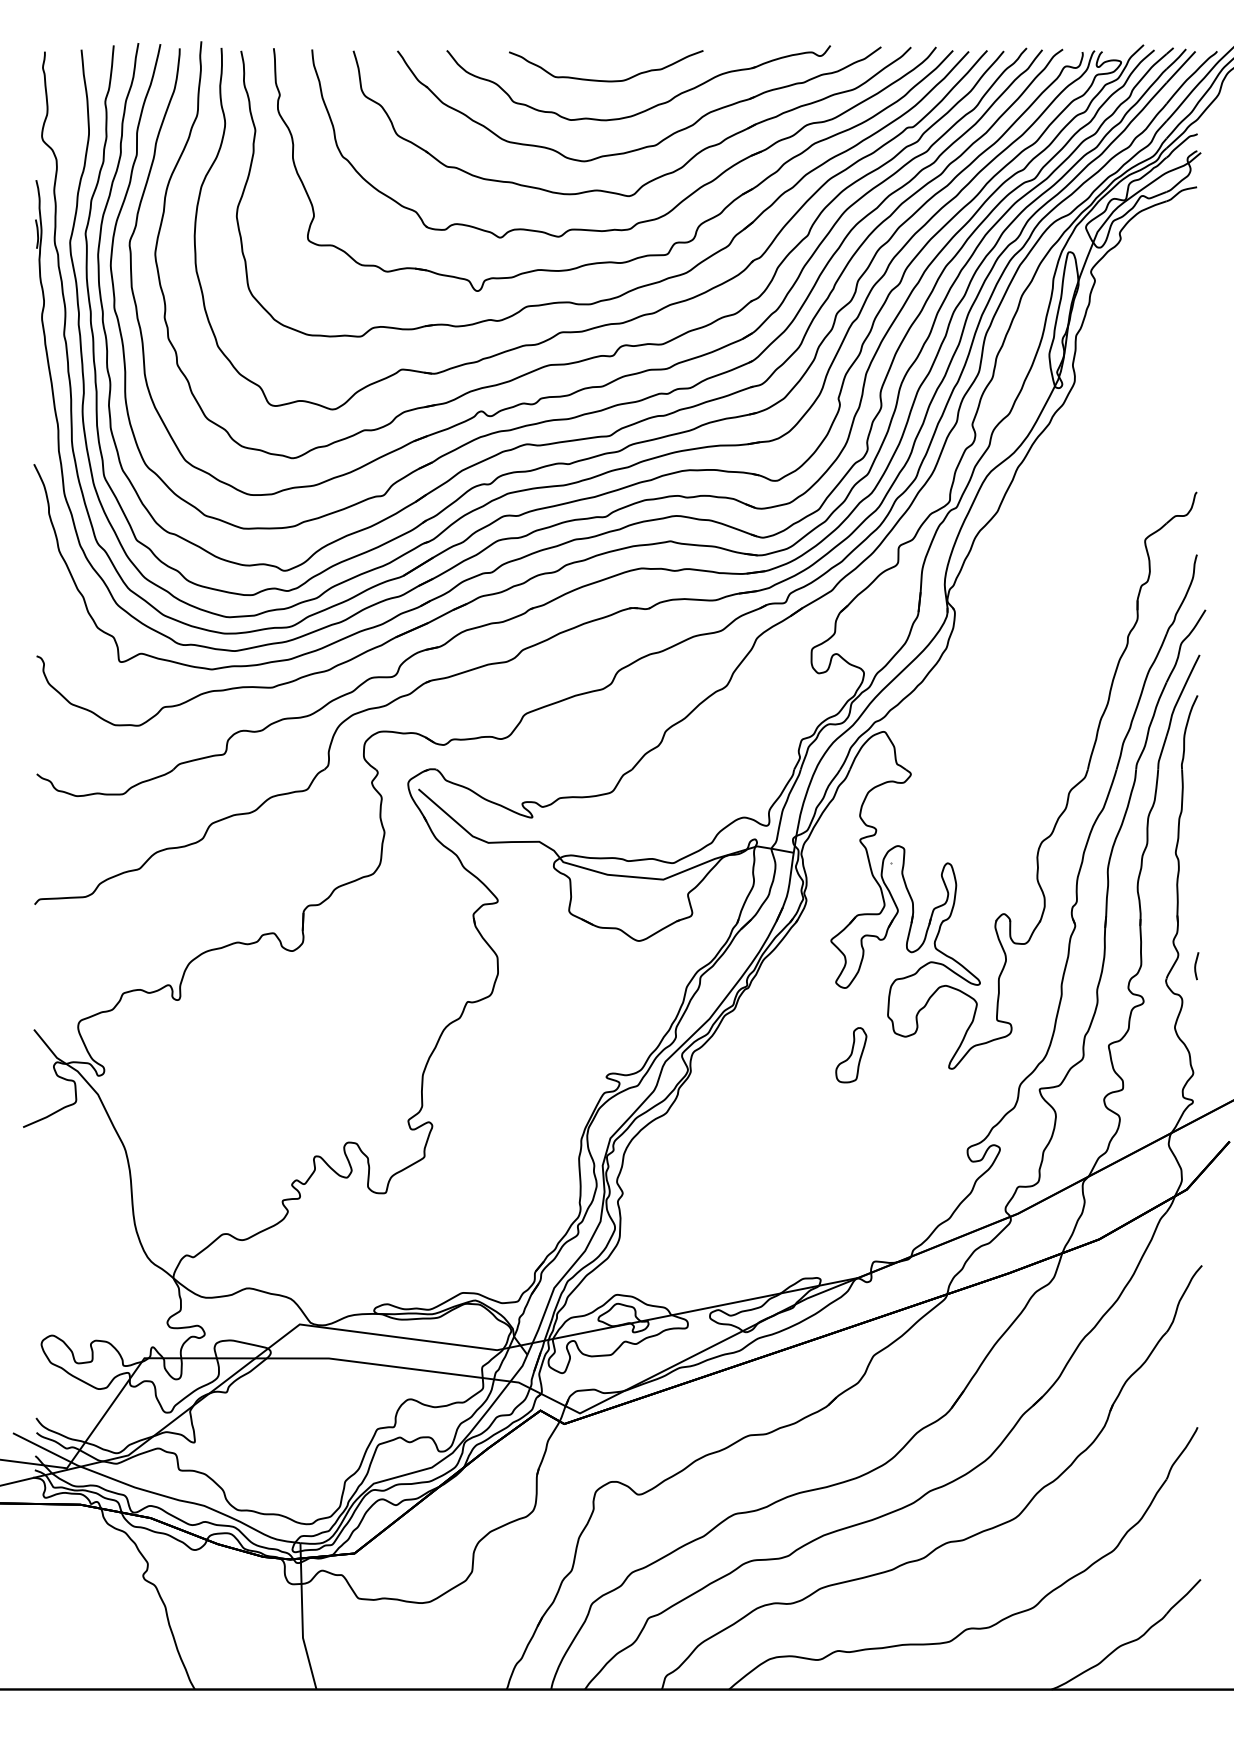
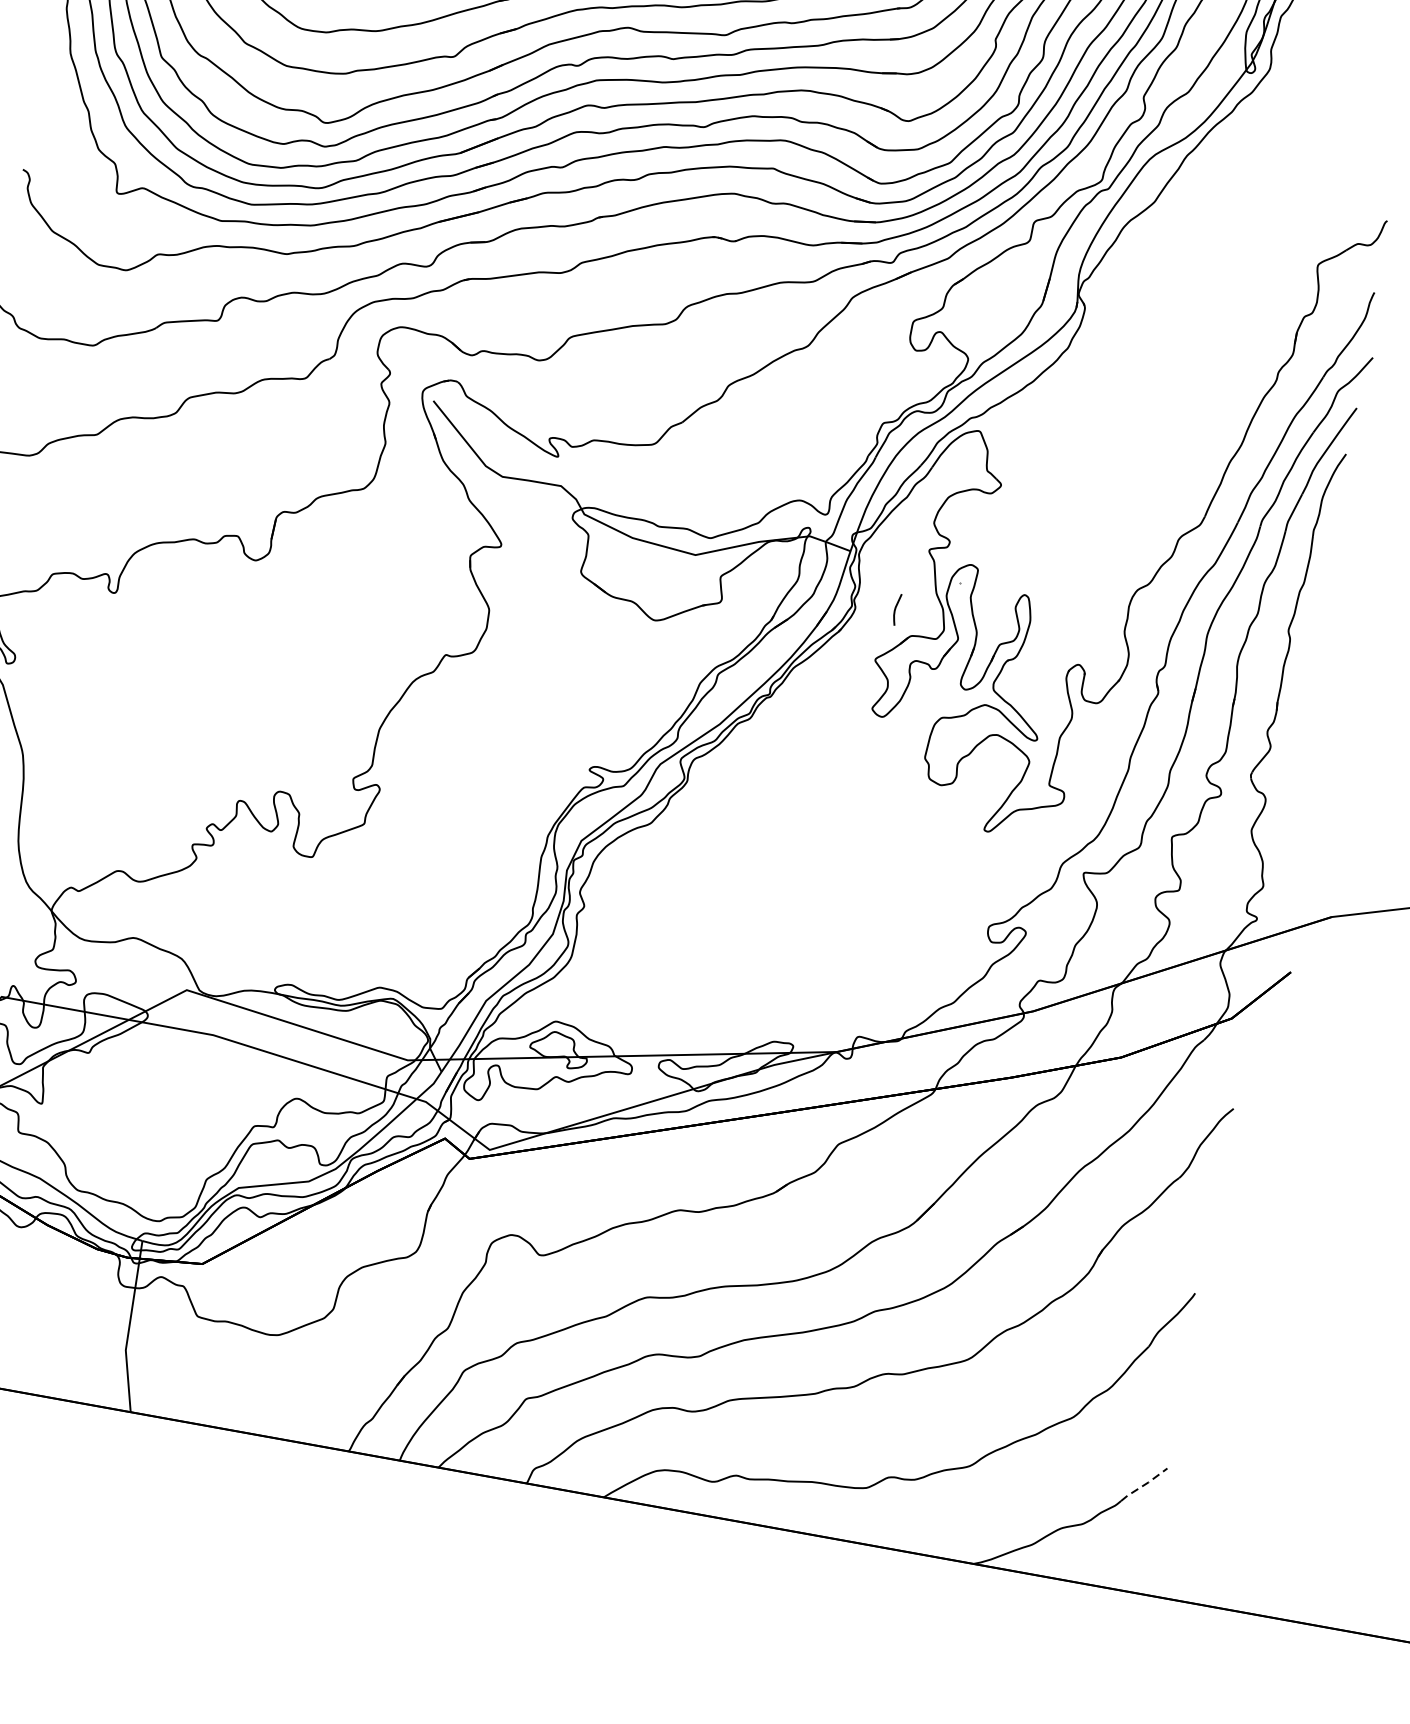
curve: (1196, 966) -> (896, 610), moved
part: (851, 1055) -> (874, 795), removed
line: (1184, 1596) -> (1145, 1484), solid -> dashed

